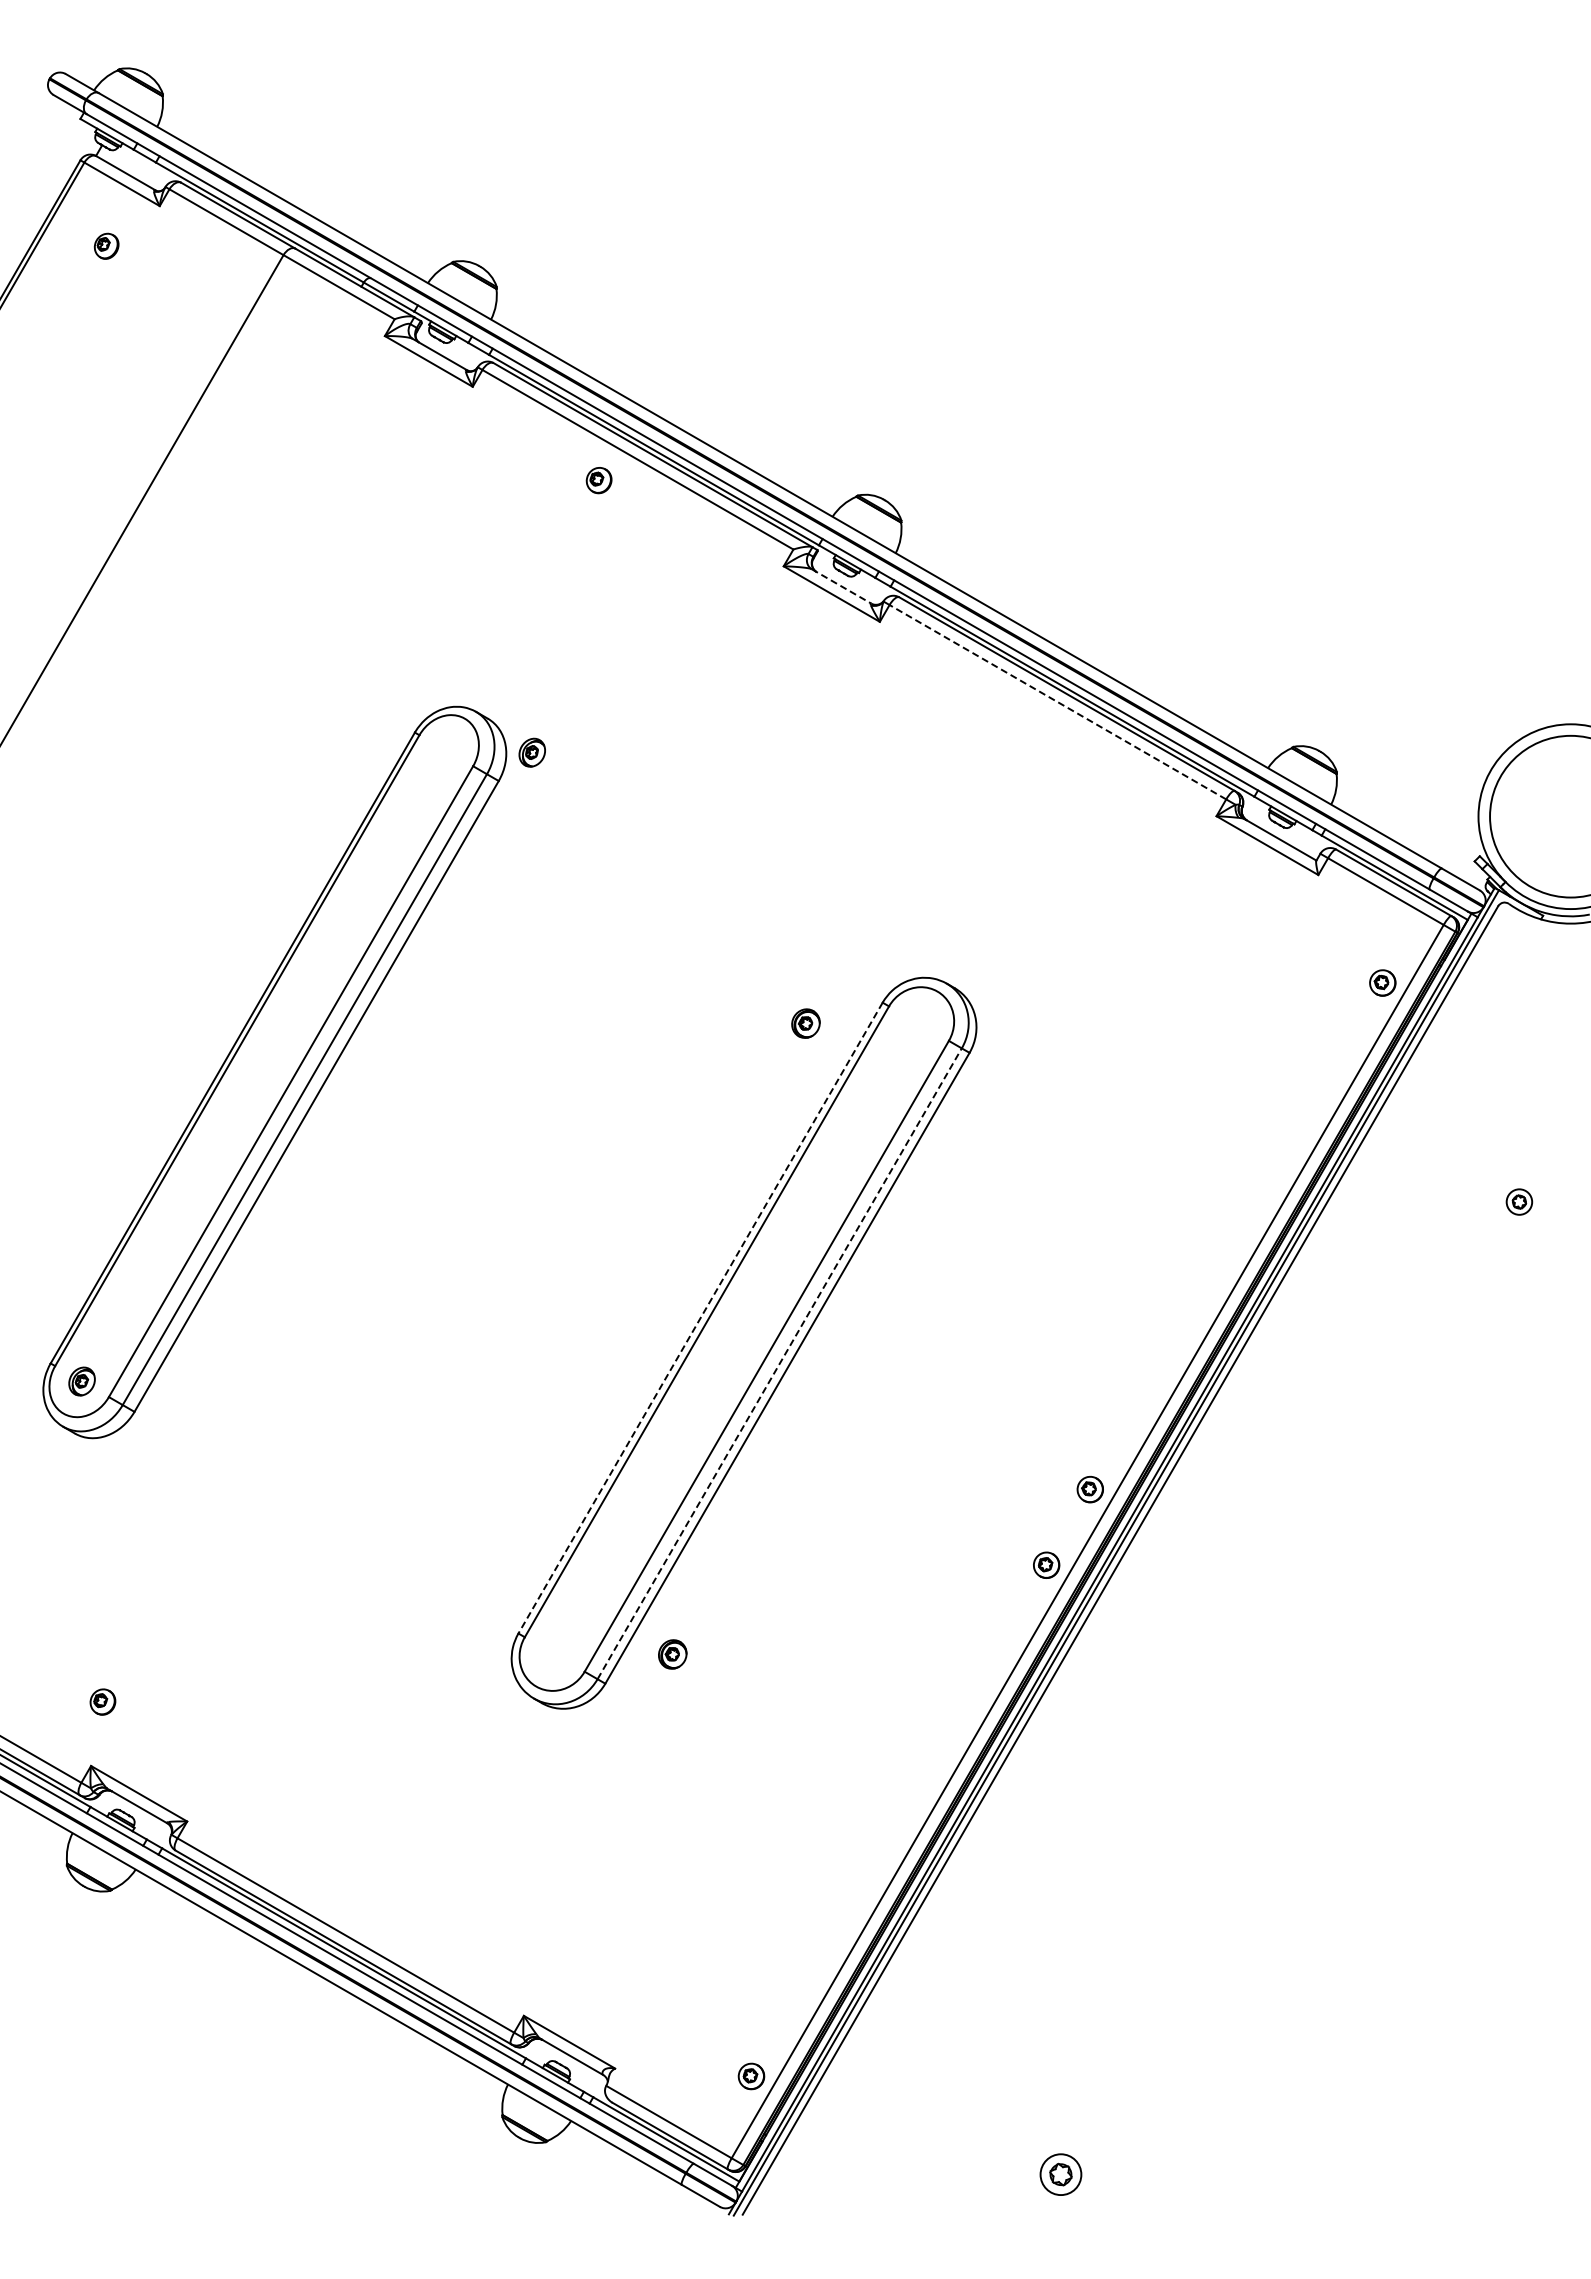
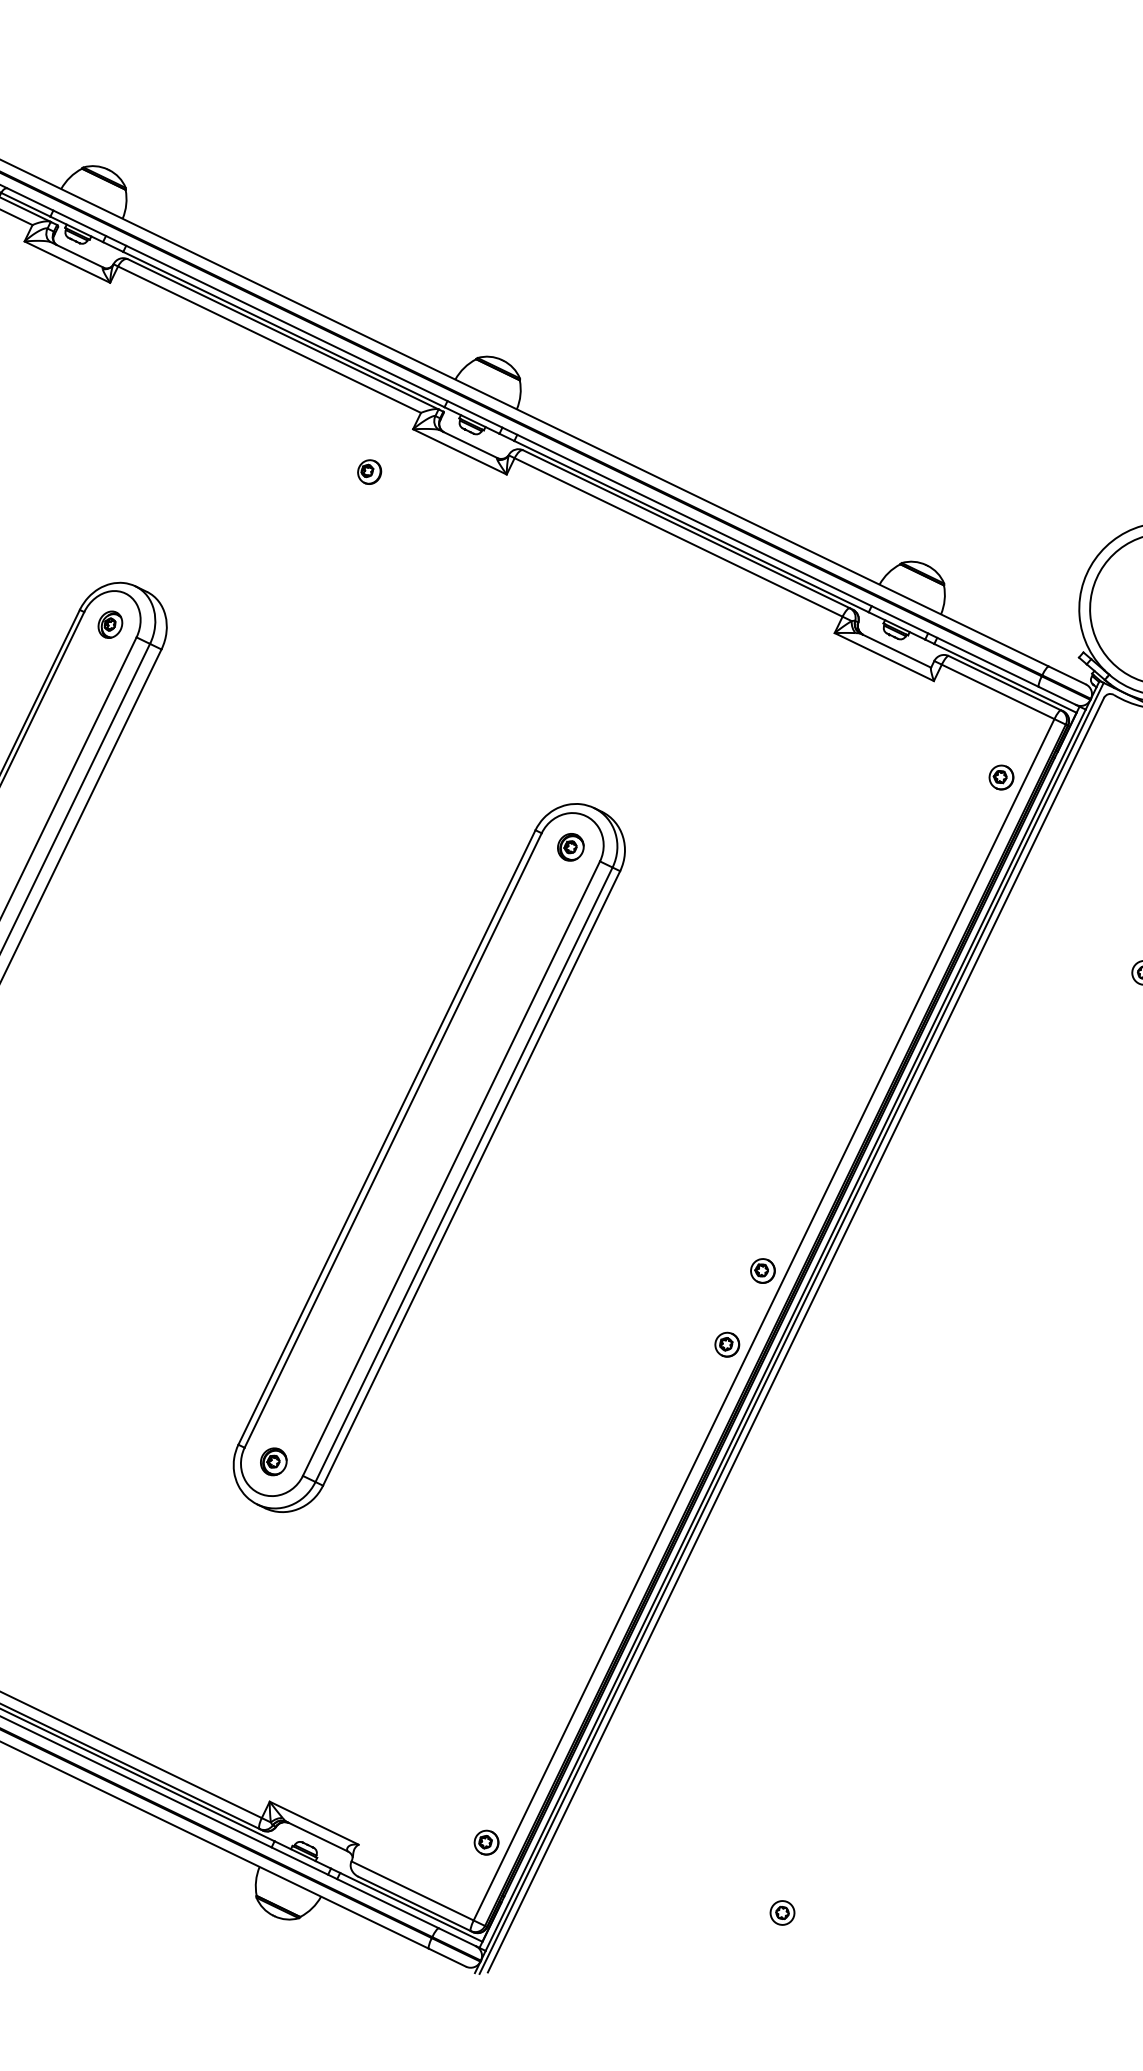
part: (598, 480) -> (369, 472), moved
line: (842, 586) -> (469, 444), dashed -> solid
line: (1057, 701) -> (678, 536), dashed -> solid
part: (531, 752) -> (109, 624), moved
part: (805, 1023) -> (570, 847), moved
line: (700, 1318) -> (386, 1137), dashed -> solid
line: (779, 1363) -> (463, 1174), dashed -> solid
part: (672, 1654) -> (273, 1461), moved
part: (1060, 2173) -> (782, 1912), size x0.62

